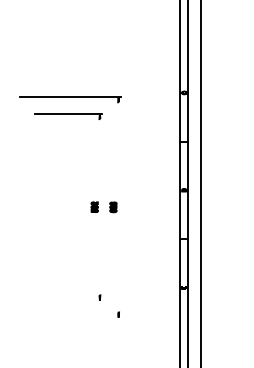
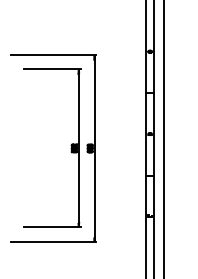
line: (99, 207) -> (78, 148), added
line: (118, 207) -> (94, 148), added
line: (68, 300) -> (52, 227), added
line: (69, 317) -> (53, 241), added

